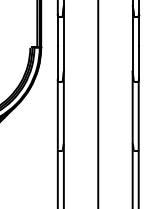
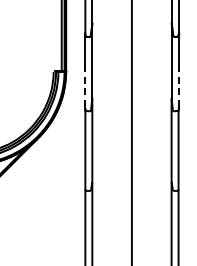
line: (57, 62) -> (85, 88), solid -> dashed
line: (138, 62) -> (178, 88), solid -> dashed

